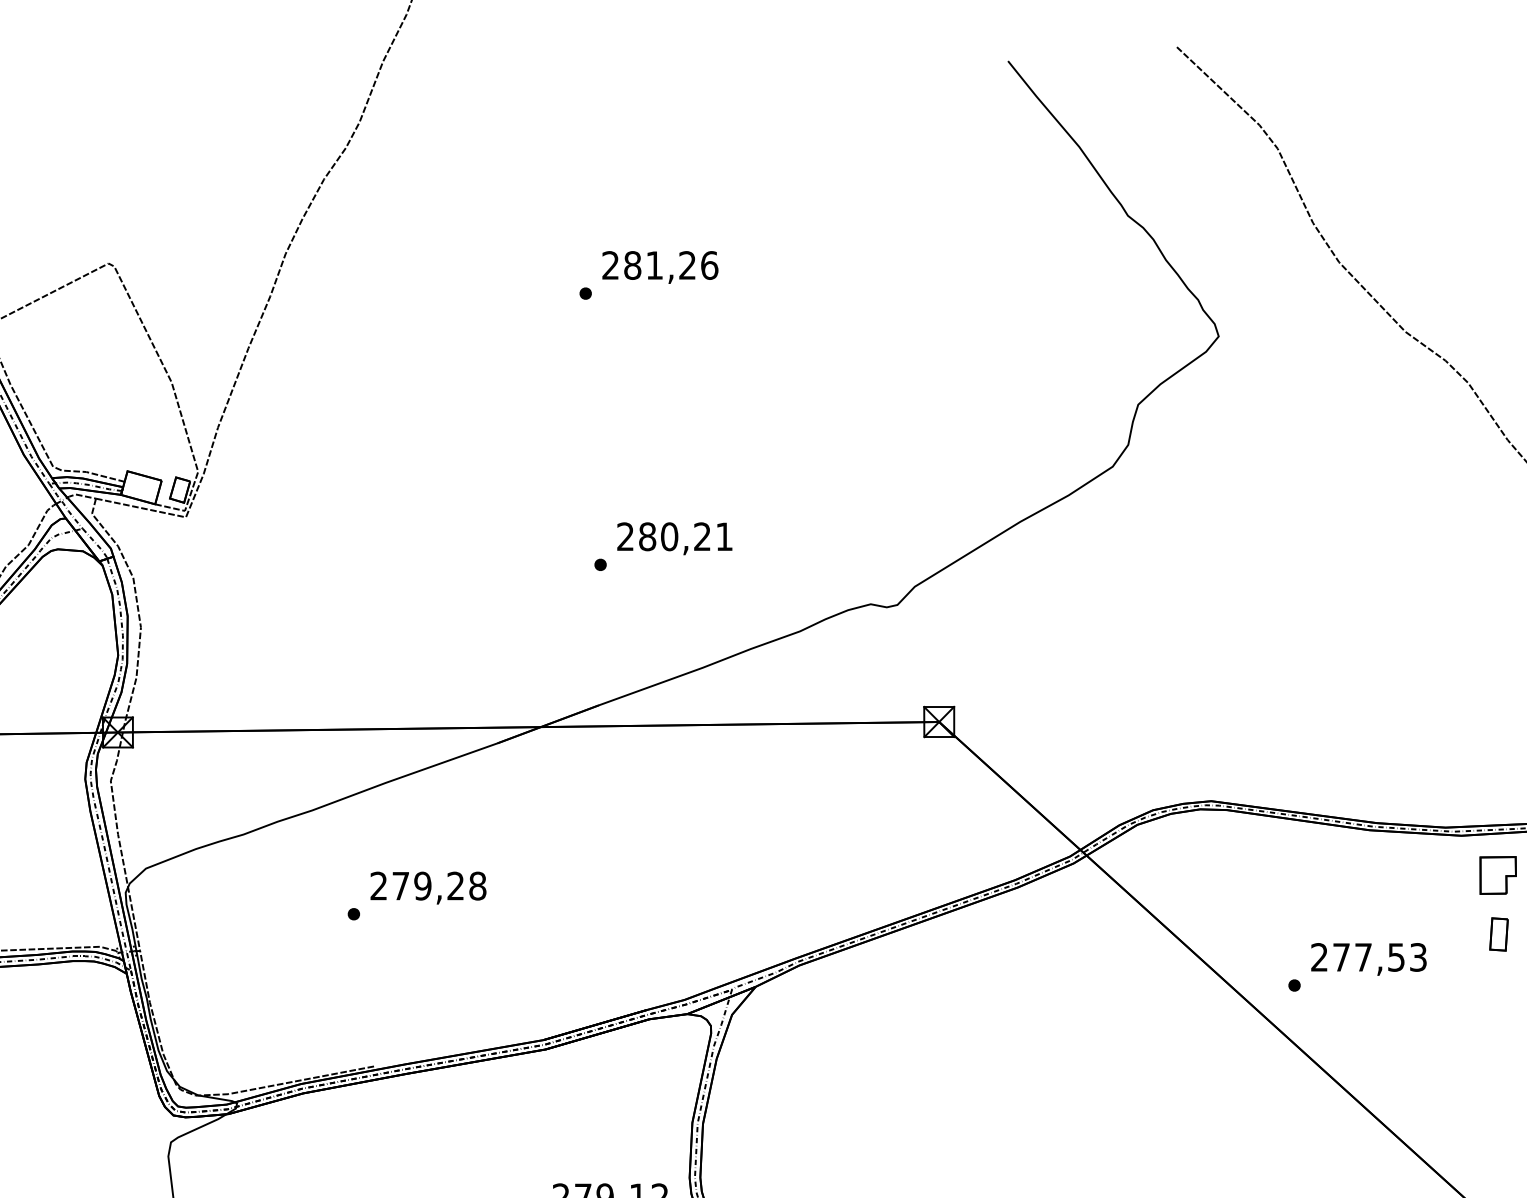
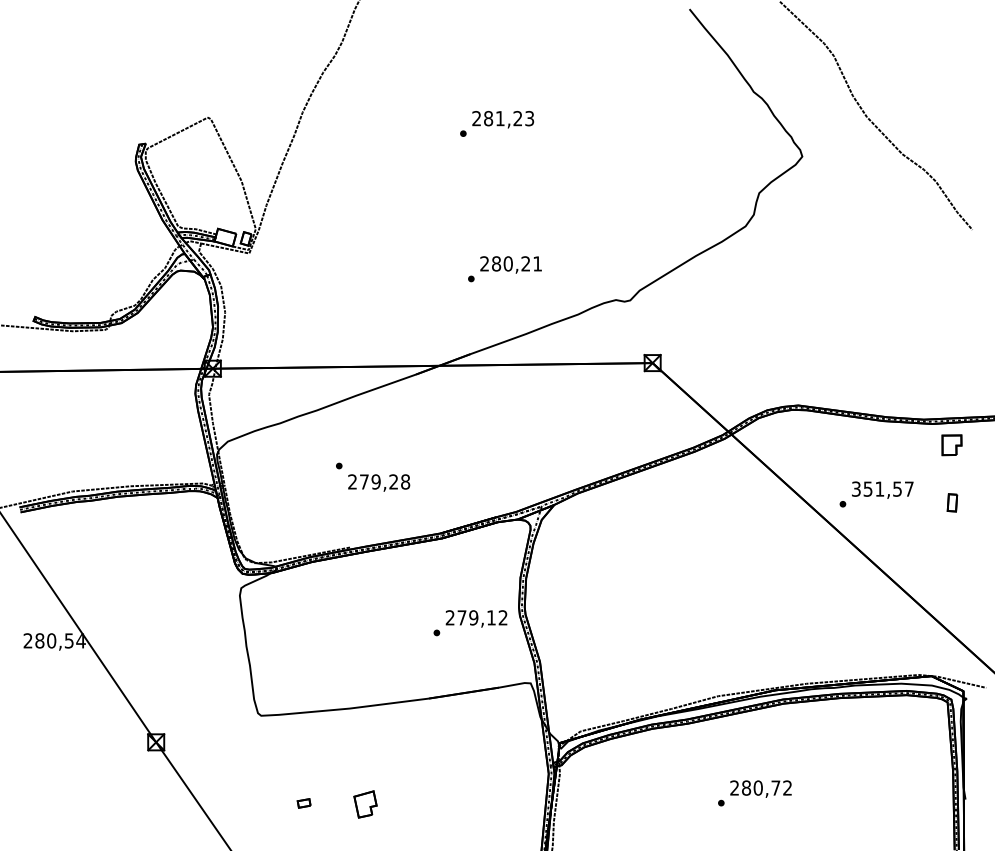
text: (709, 265) -> (529, 118), 281,26 -> 281,23
text: (429, 887) -> (379, 482), moved
part: (1499, 933) -> (952, 502), moved
text: (1368, 956) -> (882, 488), 277,53 -> 351,57

